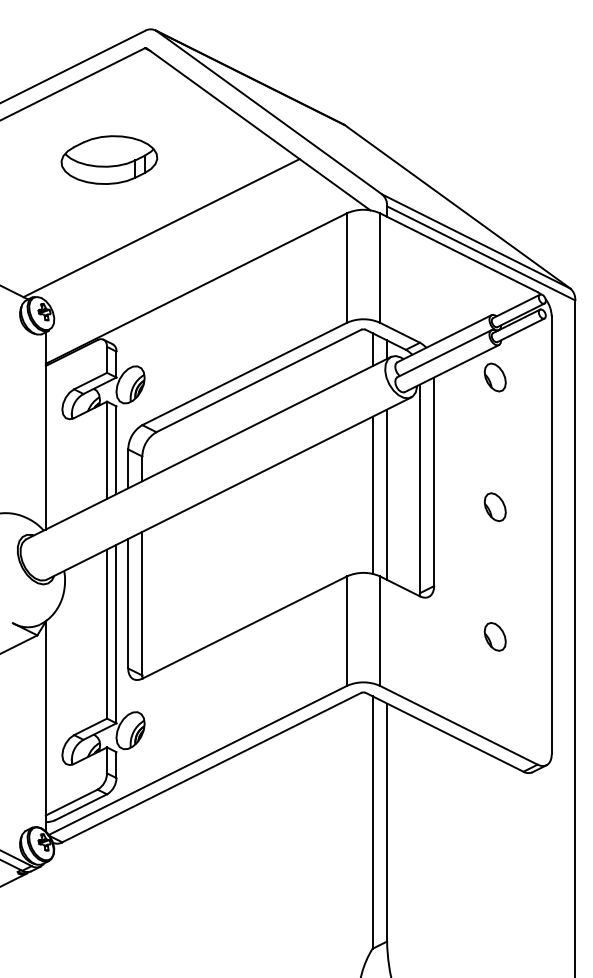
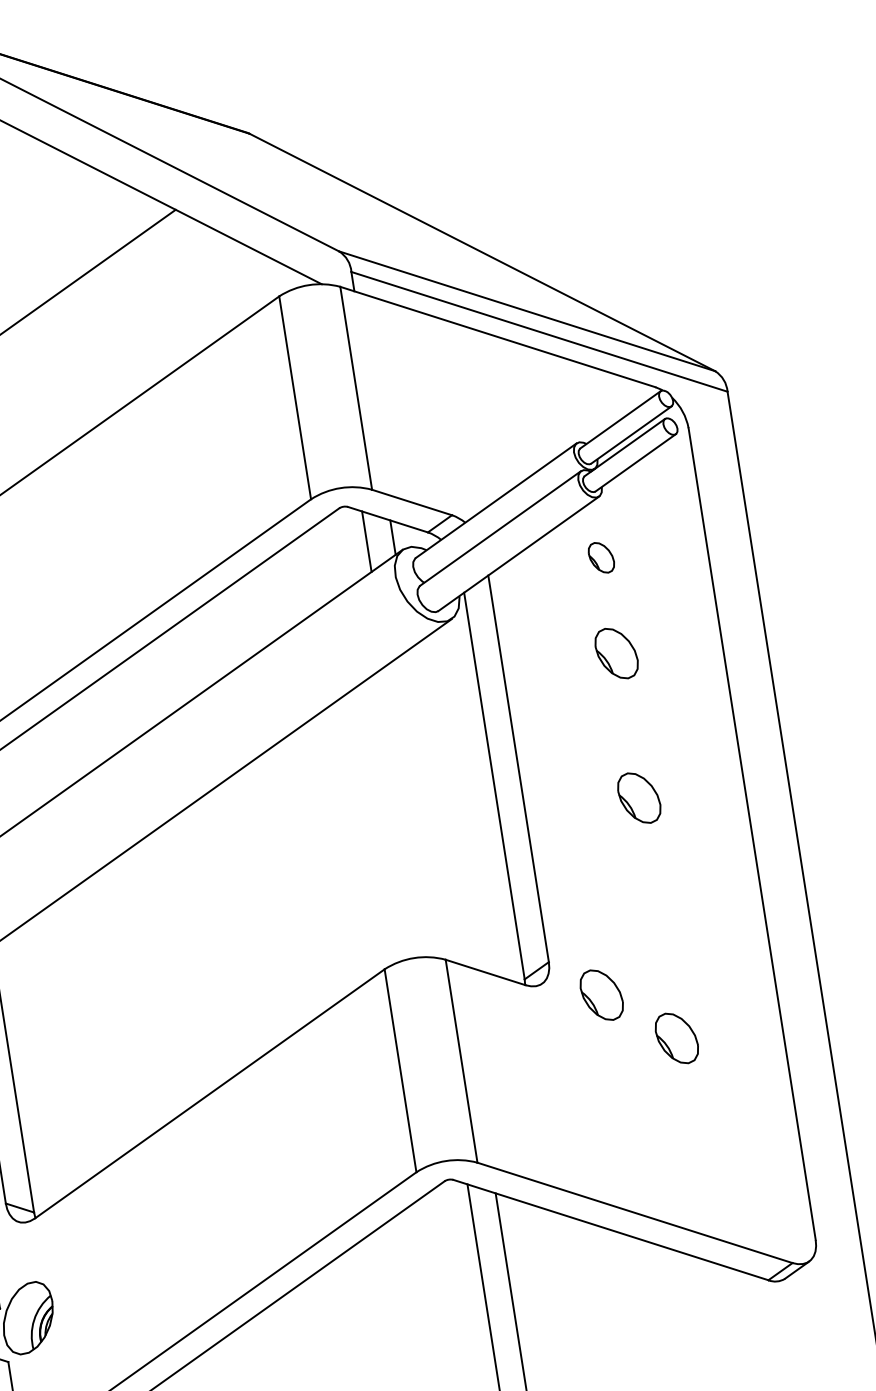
part: (494, 377) -> (600, 557), size x0.6
part: (494, 429) -> (615, 654), added
line: (372, 494) -> (408, 810), removed
line: (387, 494) -> (435, 805), removed
part: (458, 607) -> (600, 994), added

